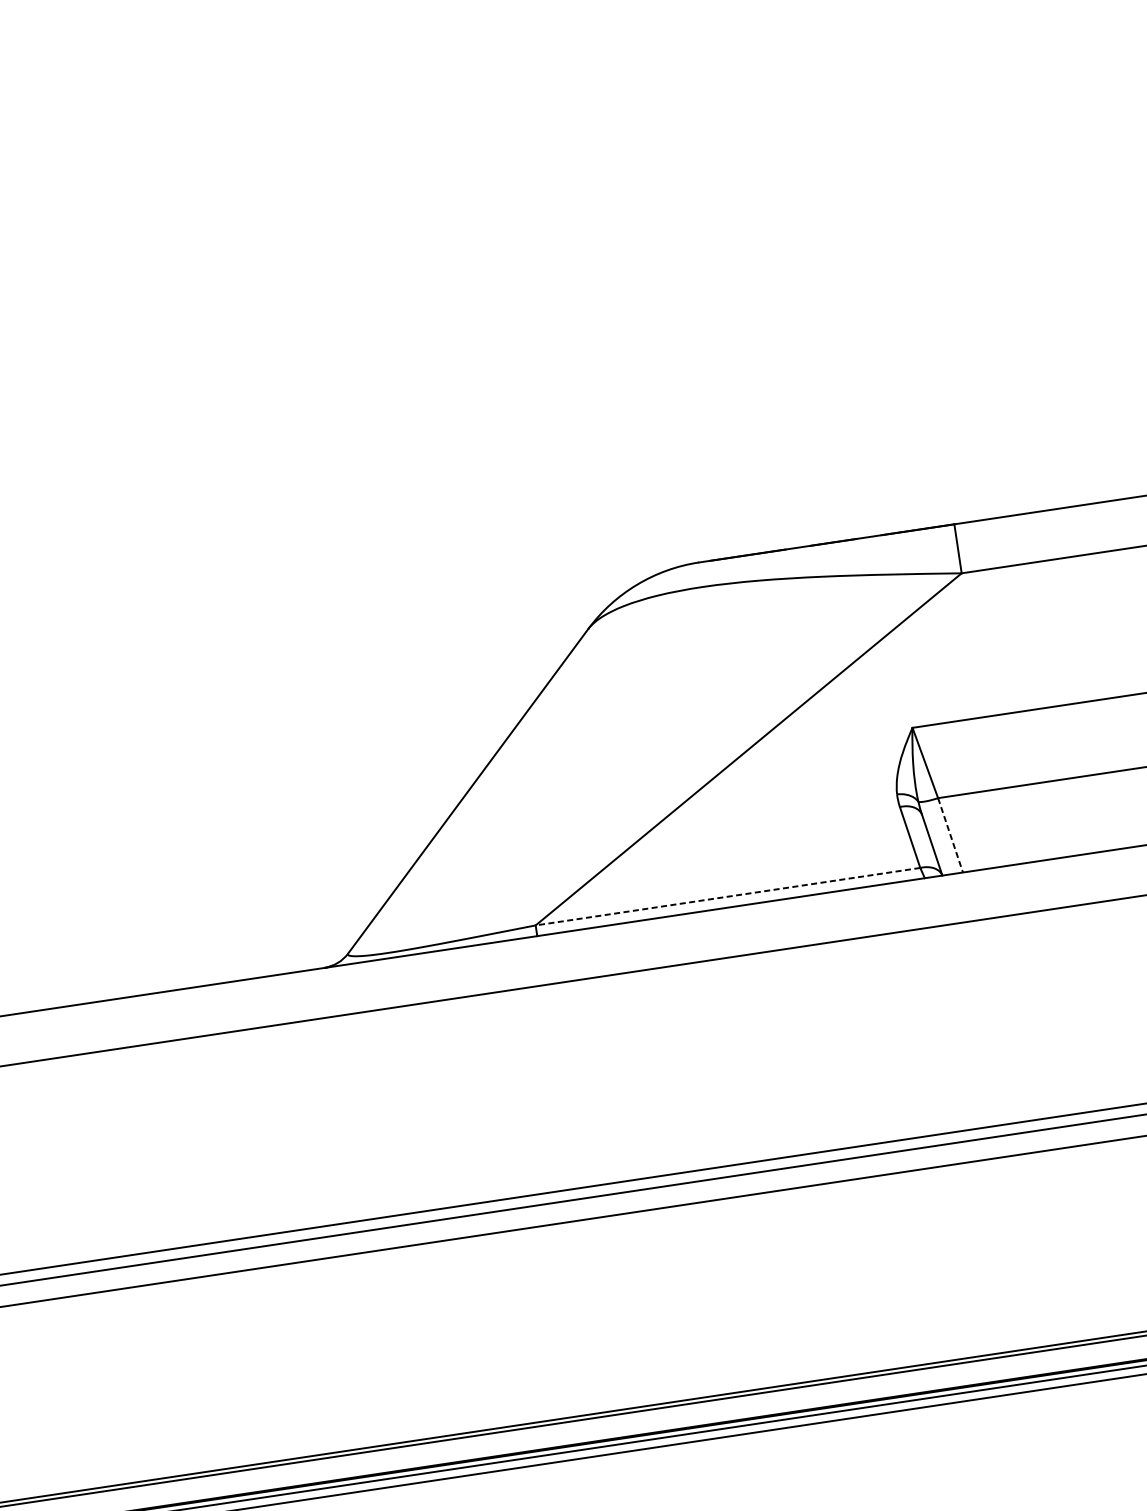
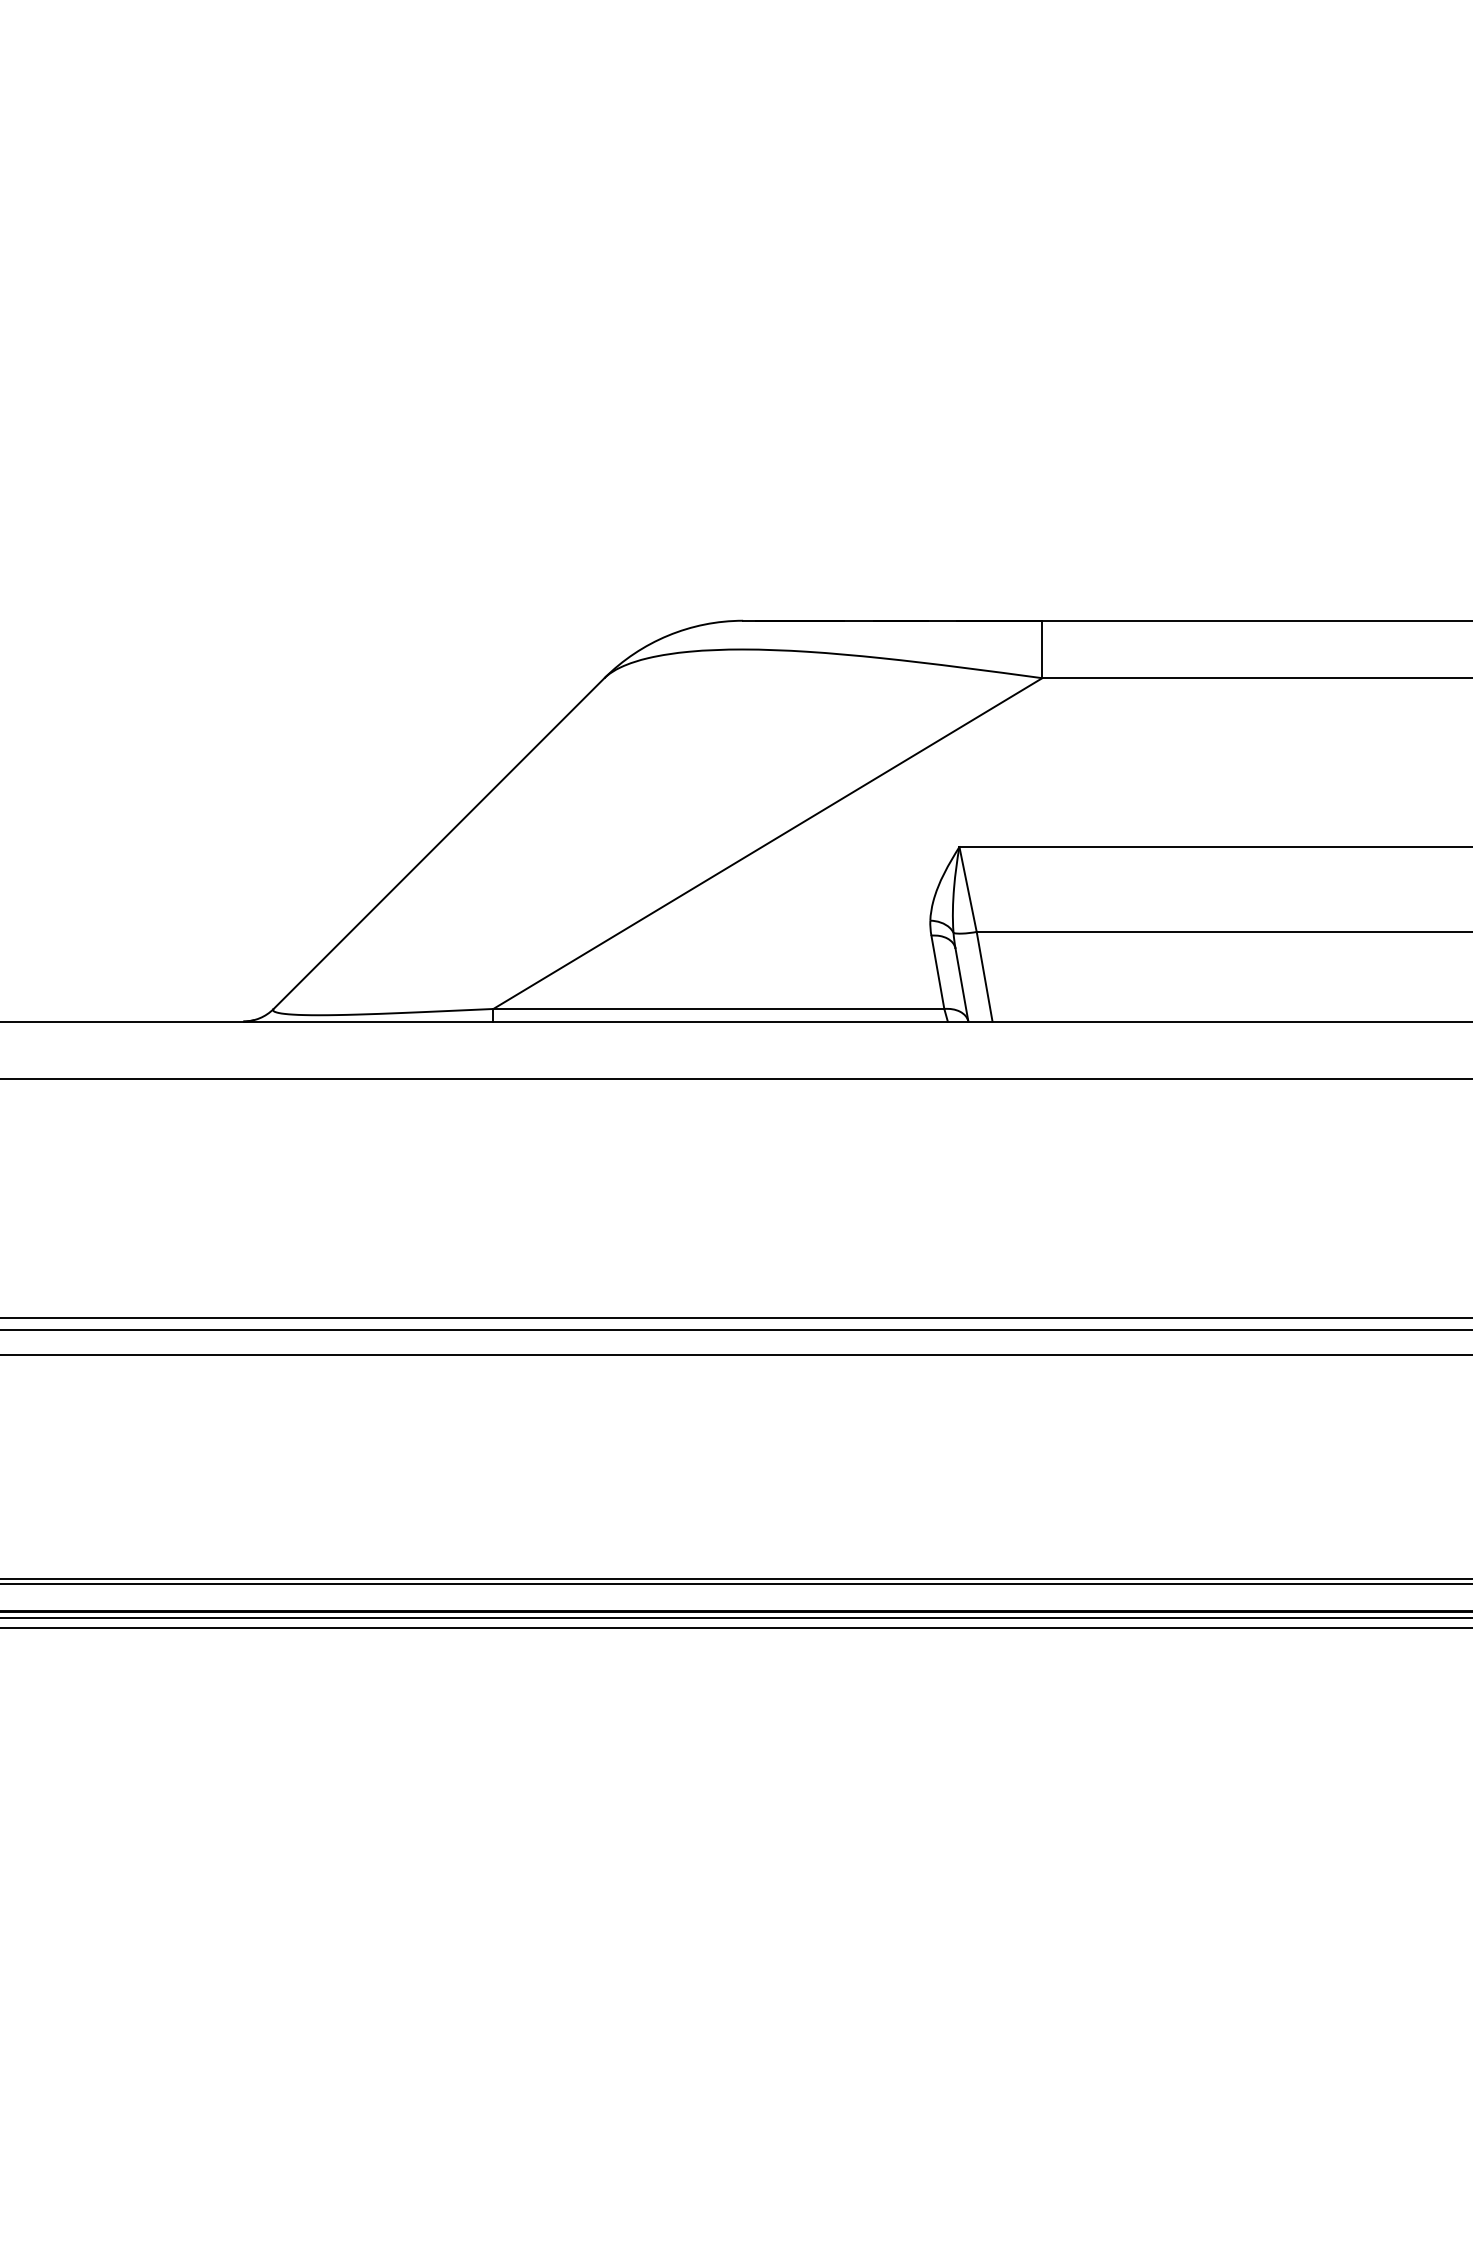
line: (950, 835) -> (984, 977), dashed -> solid
line: (727, 896) -> (718, 1008), dashed -> solid

